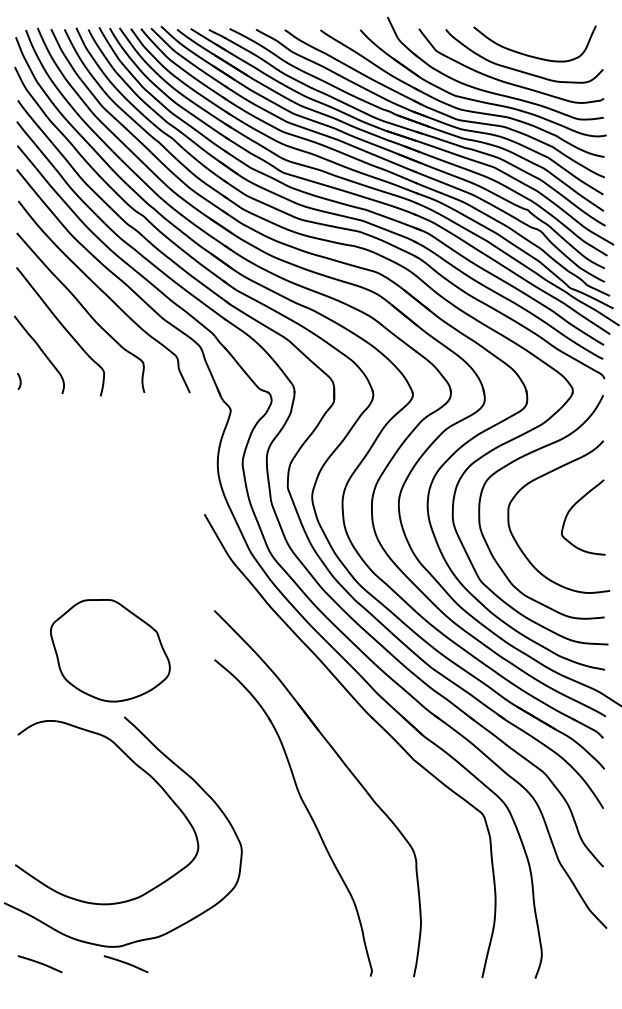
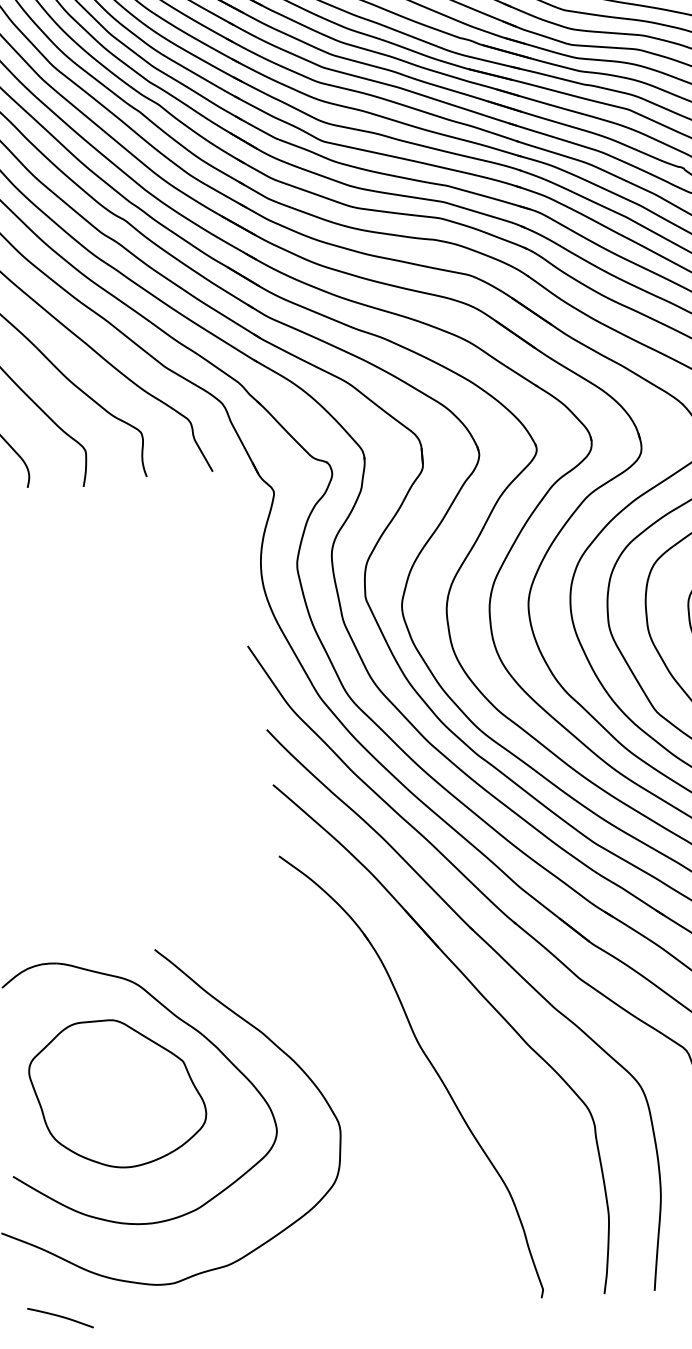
part: (110, 650) -> (117, 1093), moved
part: (365, 747) -> (508, 966), added
curve: (125, 963) -> (184, 1307), removed

